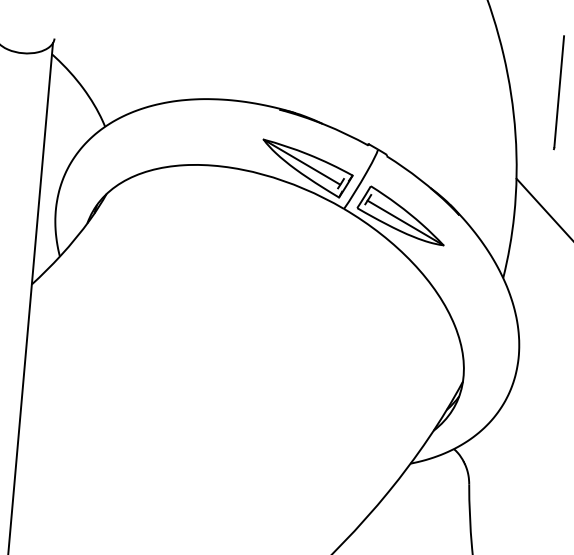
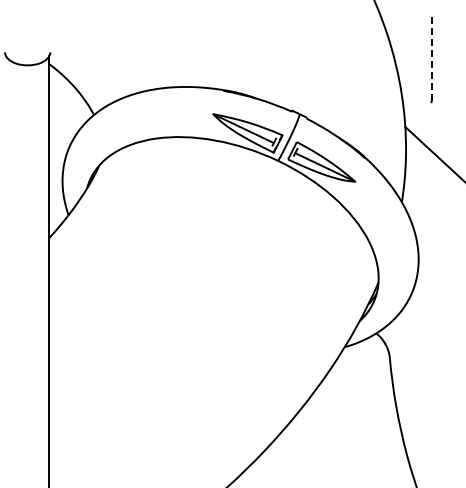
line: (559, 92) -> (431, 59), solid -> dashed

